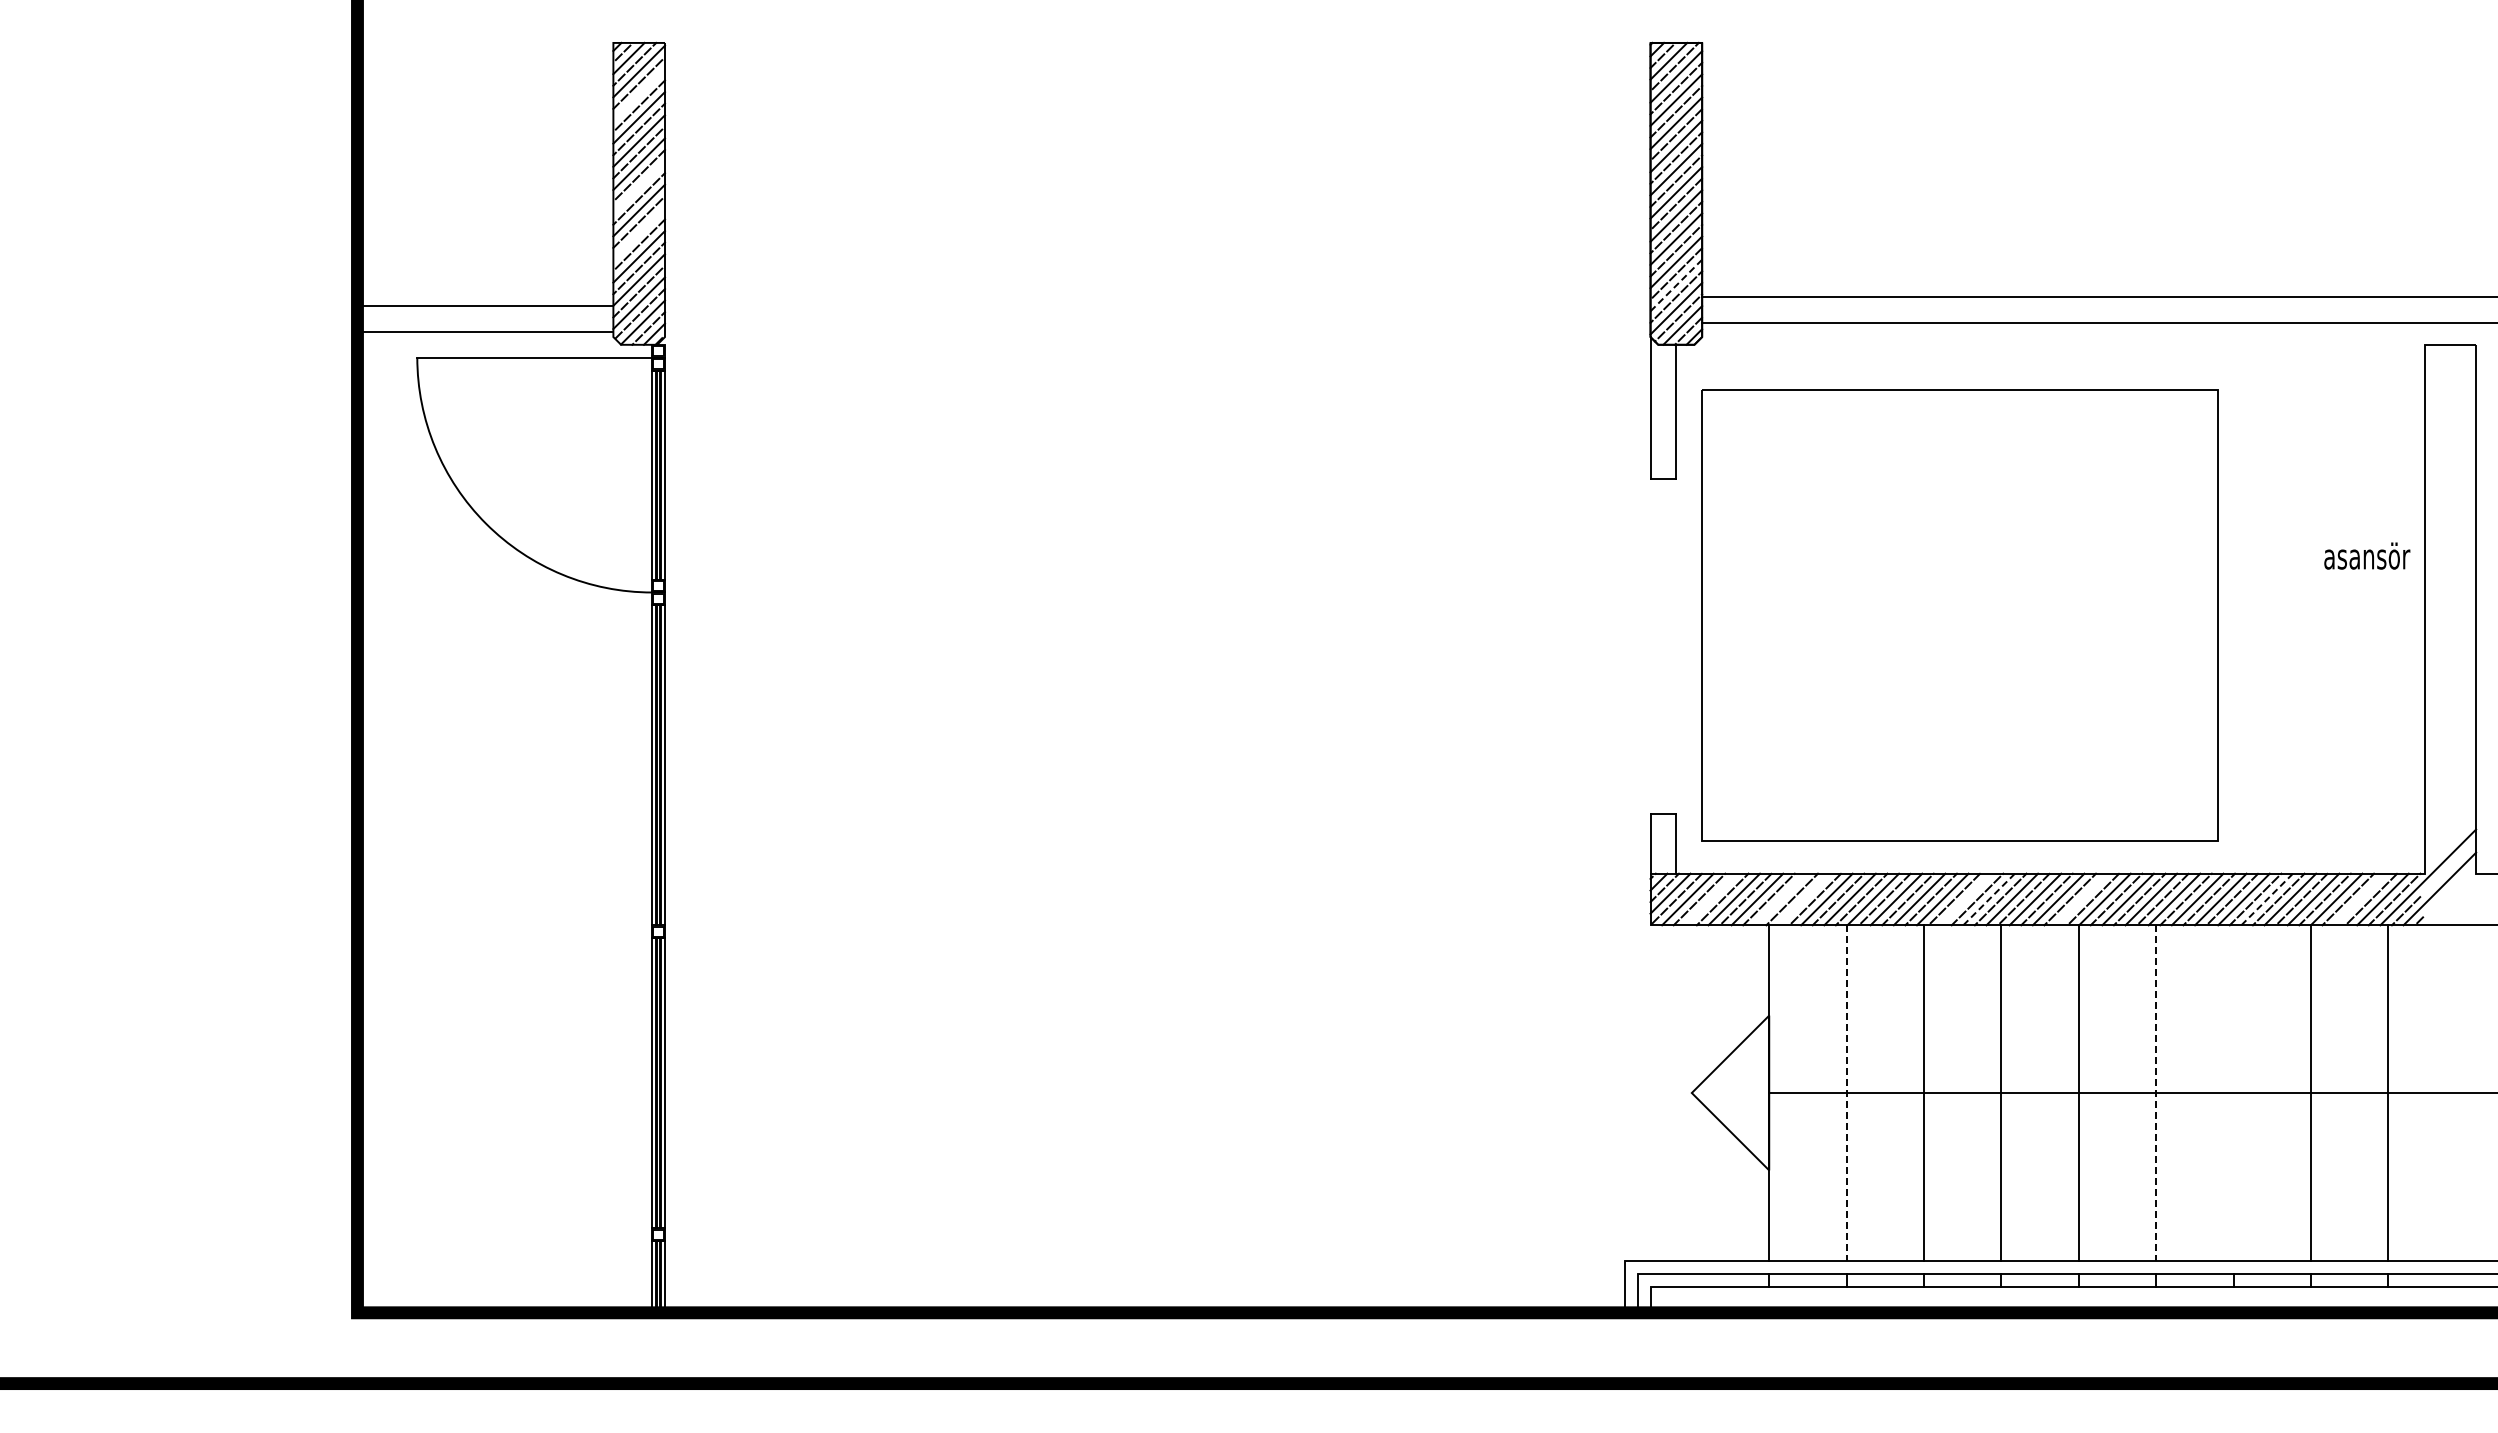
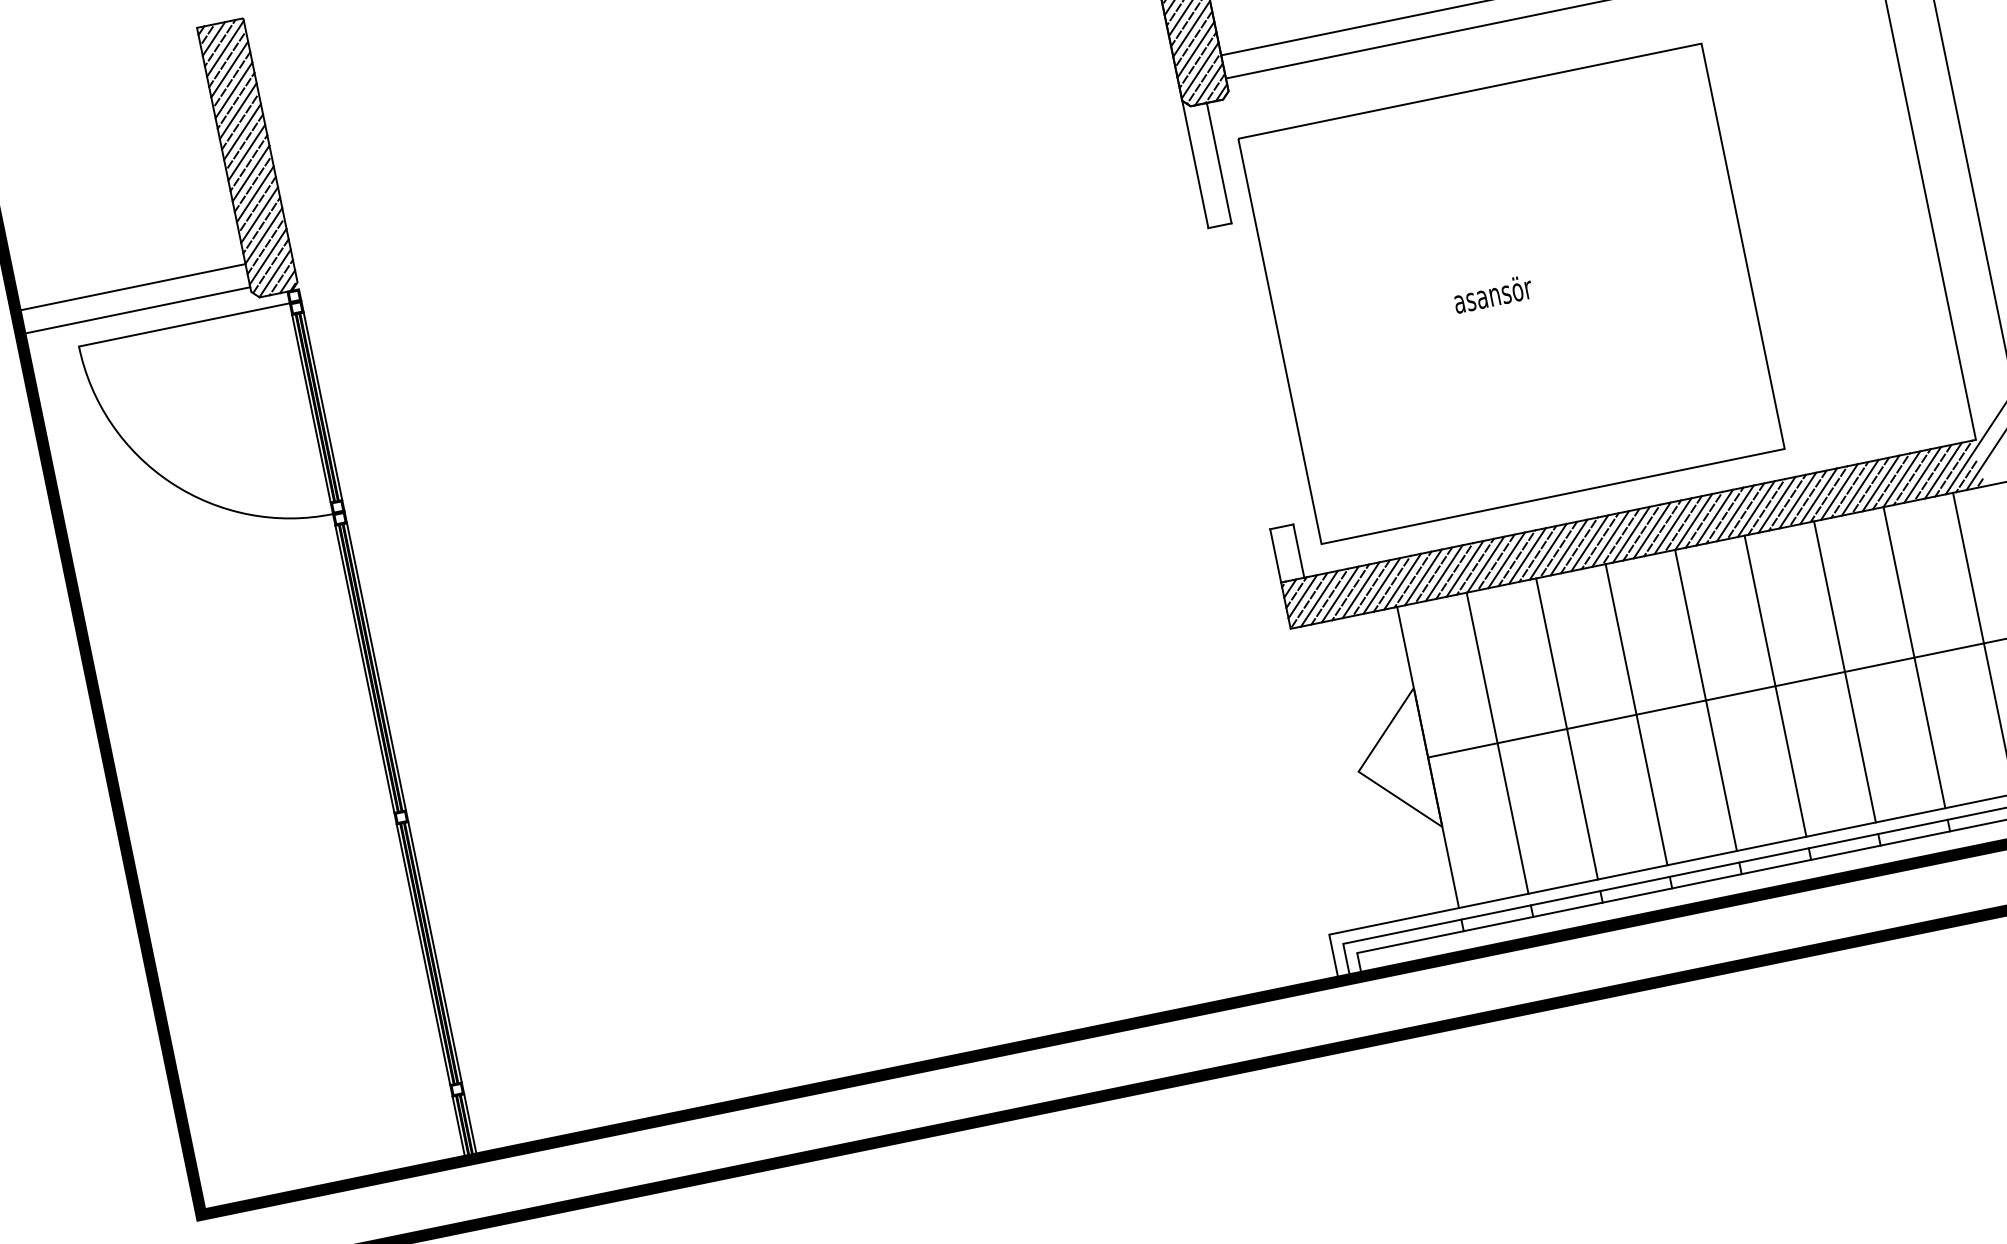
line: (638, 94) -> (229, 69), added
line: (638, 187) -> (246, 153), added
line: (638, 233) -> (254, 194), added
line: (1676, 285) -> (1196, 49), dashed -> solid
text: (2367, 555) -> (1493, 293), moved
line: (1710, 899) -> (1339, 594), added
line: (1780, 899) -> (1402, 581), added
line: (1803, 899) -> (1423, 577), added
line: (1965, 899) -> (1568, 547), added
line: (1989, 899) -> (1590, 543), dashed -> solid
line: (2081, 899) -> (1672, 526), added
line: (2267, 899) -> (1839, 491), dashed -> solid
line: (2359, 899) -> (1922, 475), added
line: (2233, 1092) -> (1844, 671), added
line: (1846, 1093) -> (1497, 743), dashed -> solid
line: (2156, 1093) -> (1775, 686), dashed -> solid

